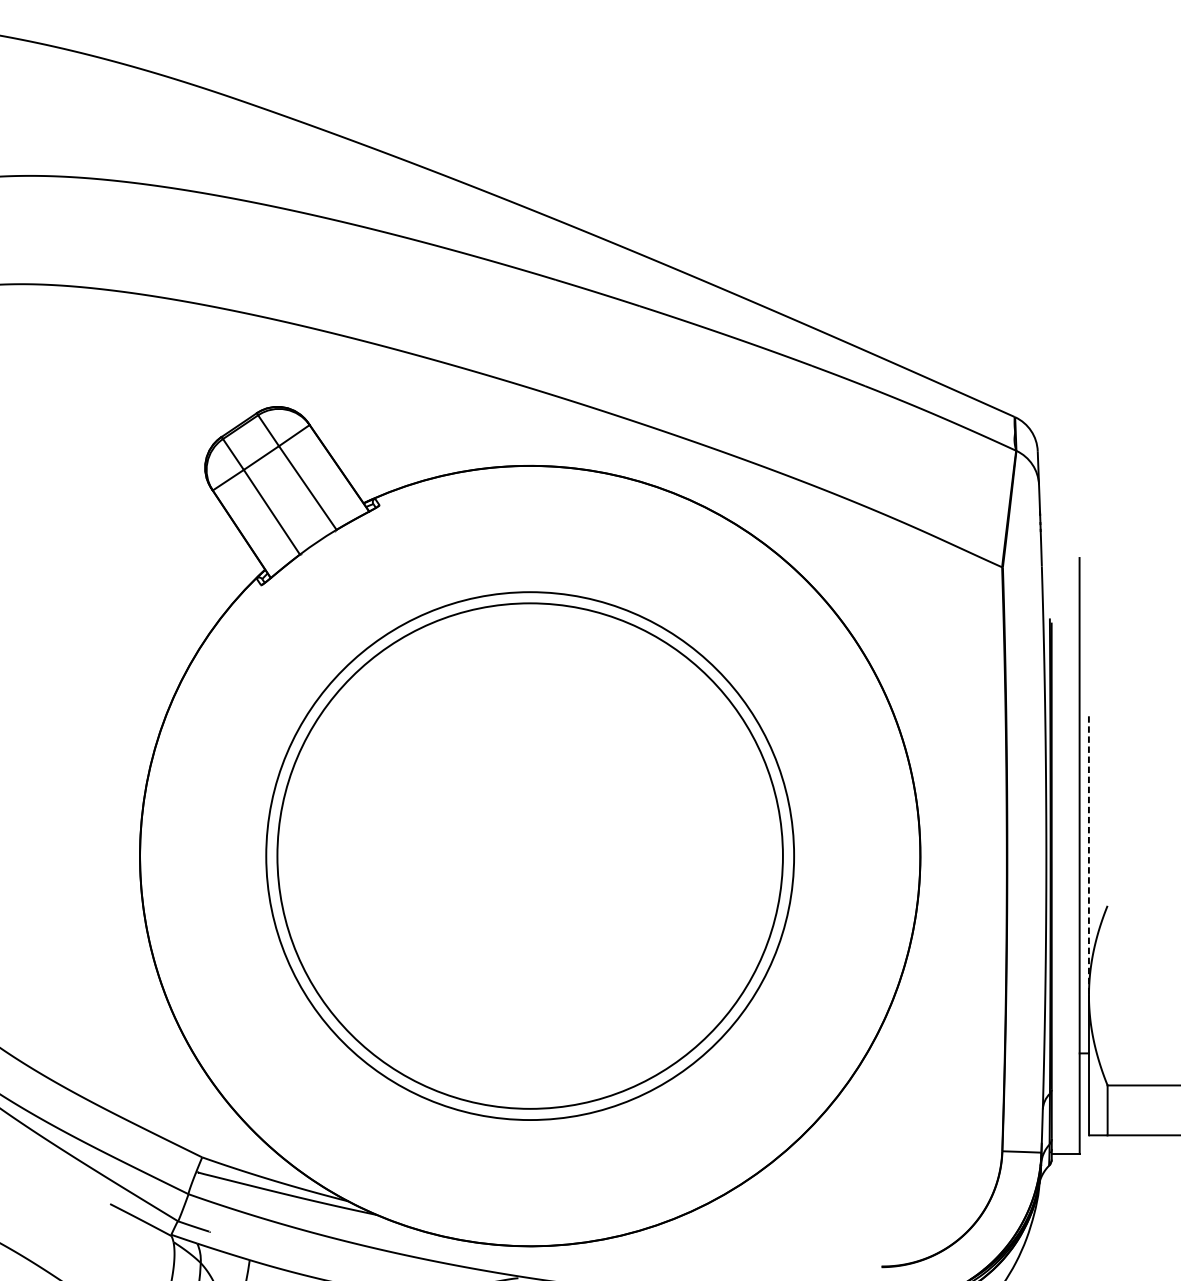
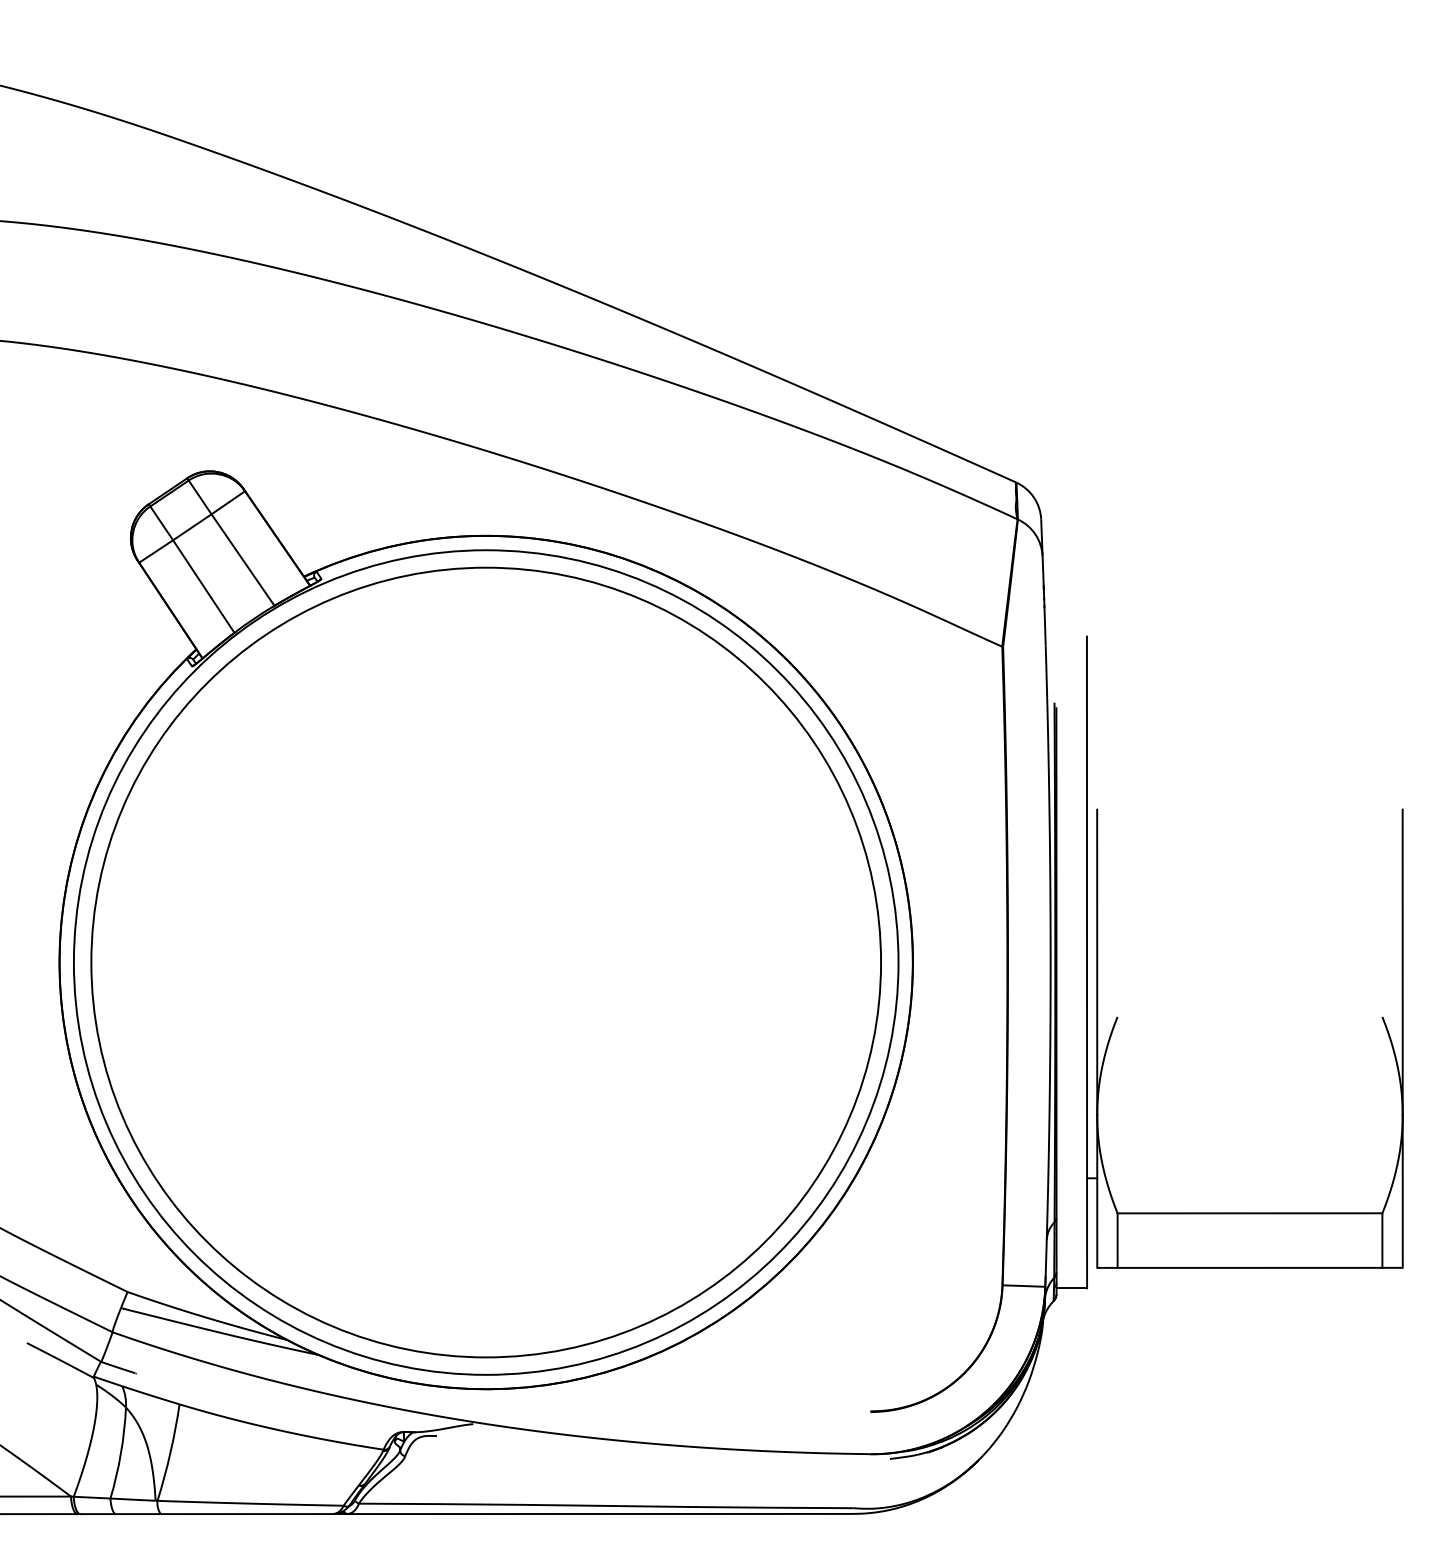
circle: (529, 856) -> (485, 962), size x1.43
circle: (530, 856) -> (486, 962), size x1.43
line: (1089, 856) -> (1097, 962), dashed -> solid

